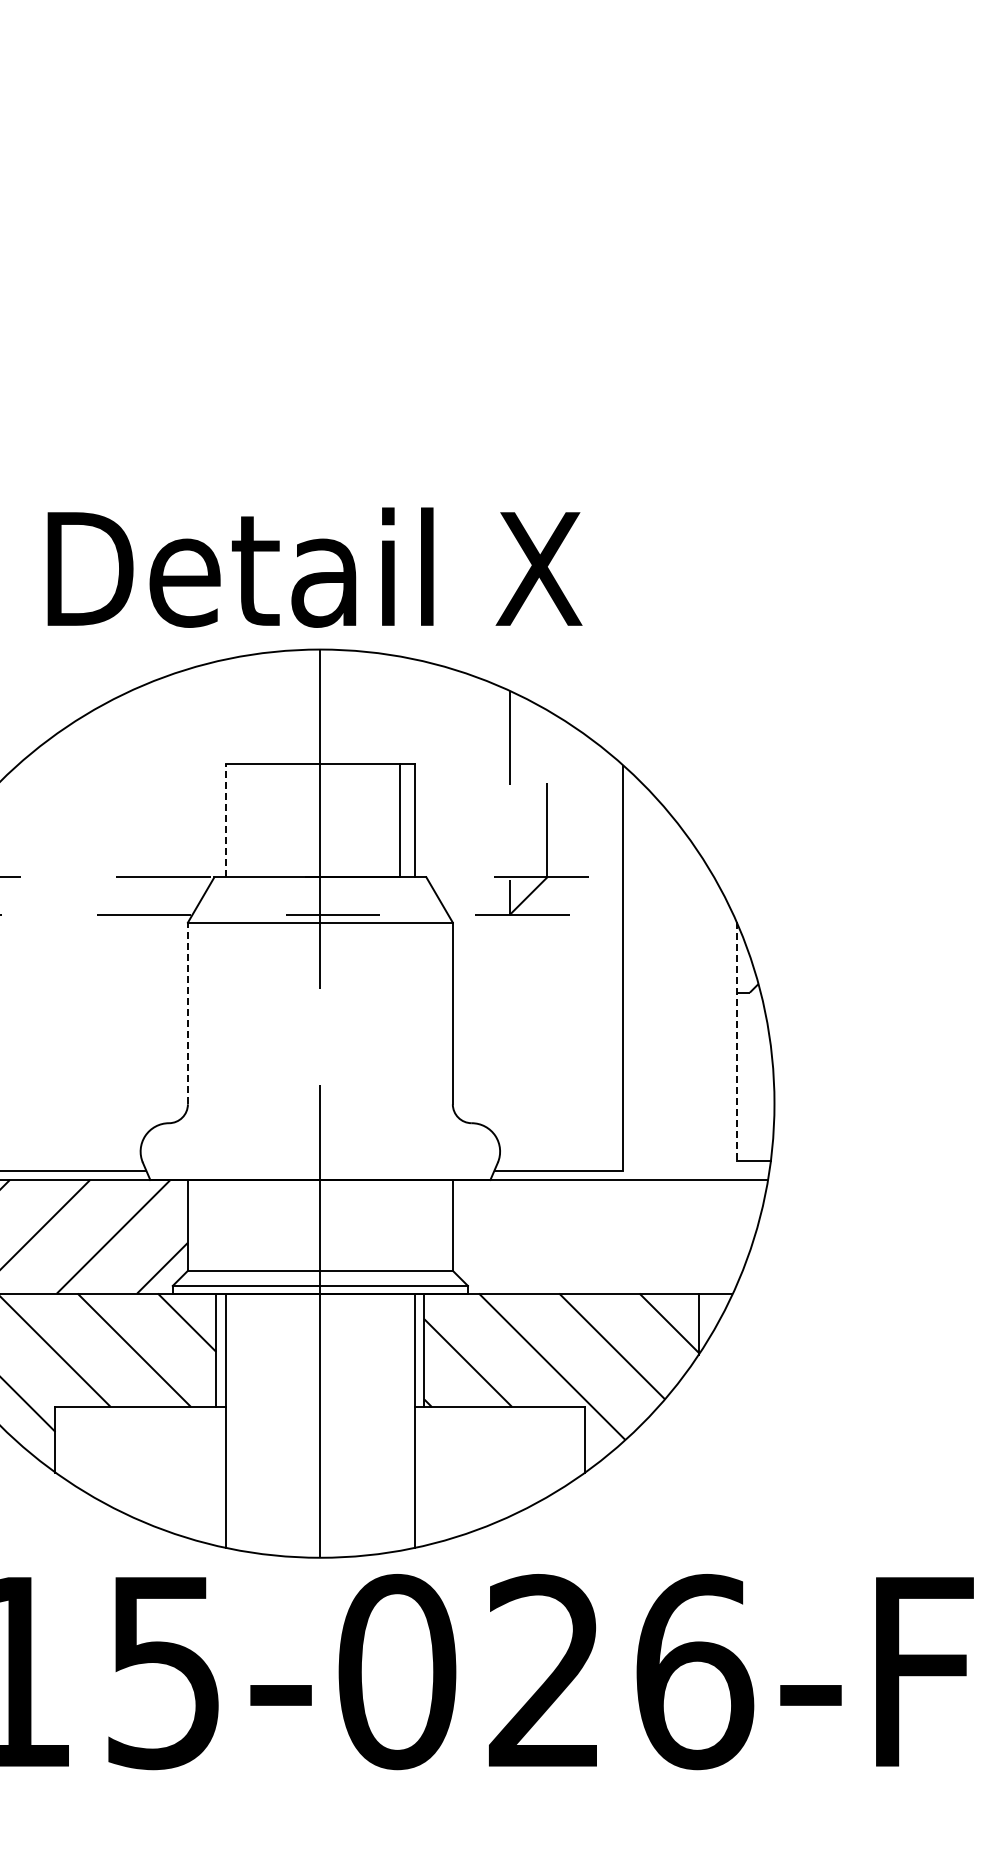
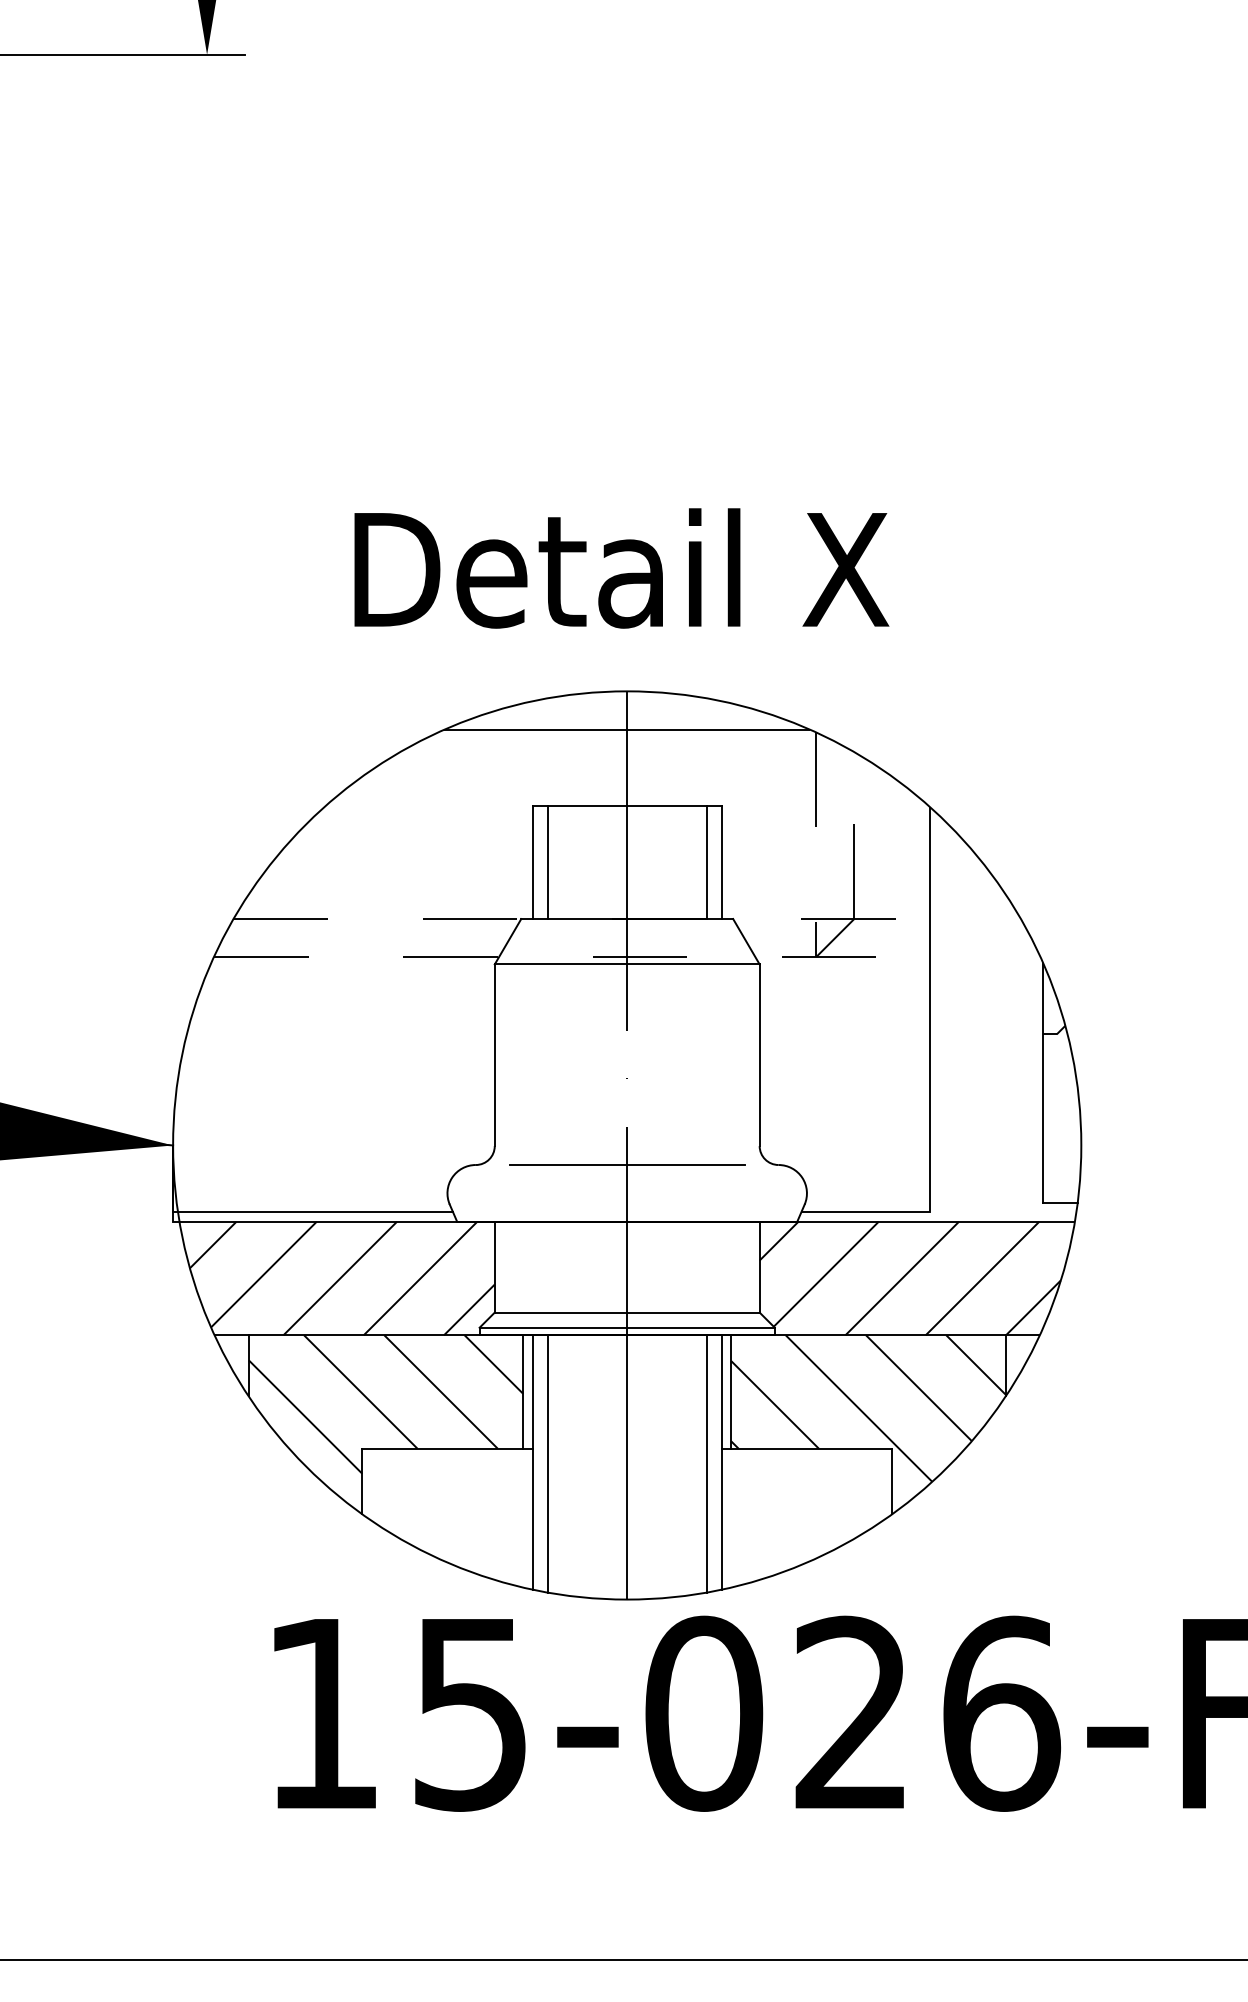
text: (314, 567) -> (621, 568), moved
line: (320, 687) -> (627, 729), added
line: (225, 820) -> (532, 862), dashed -> solid
line: (240, 820) -> (547, 862), added
line: (187, 1013) -> (494, 1055), dashed -> solid
line: (736, 1041) -> (1043, 1083), dashed -> solid
line: (319, 1123) -> (626, 1165), added
hatch: (602, 1236) -> (909, 1278), added
line: (240, 1421) -> (547, 1463), added
line: (399, 1421) -> (706, 1463), added

